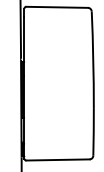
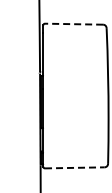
line: (56, 7) -> (73, 24), solid -> dashed
line: (57, 159) -> (74, 167), solid -> dashed

